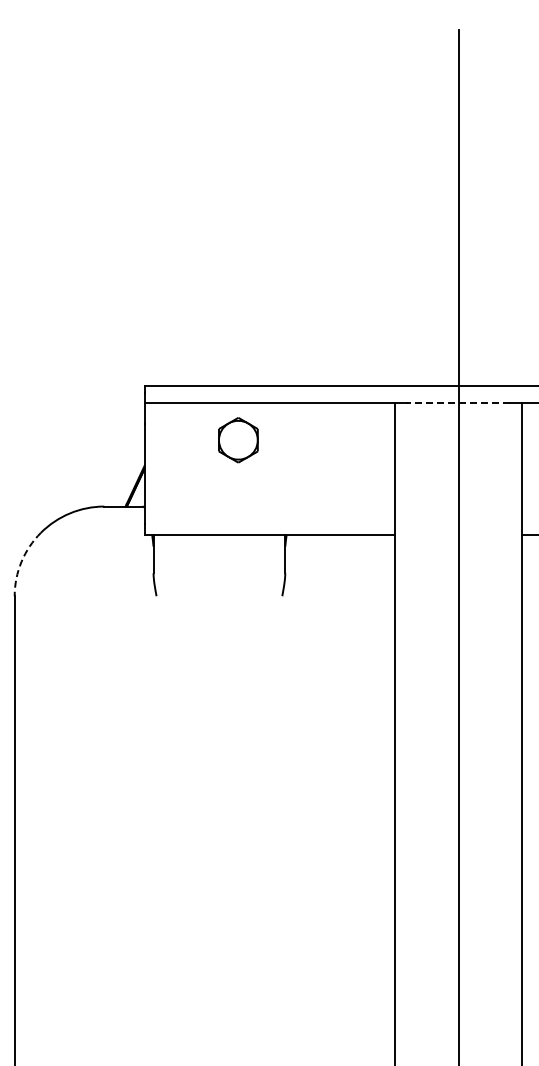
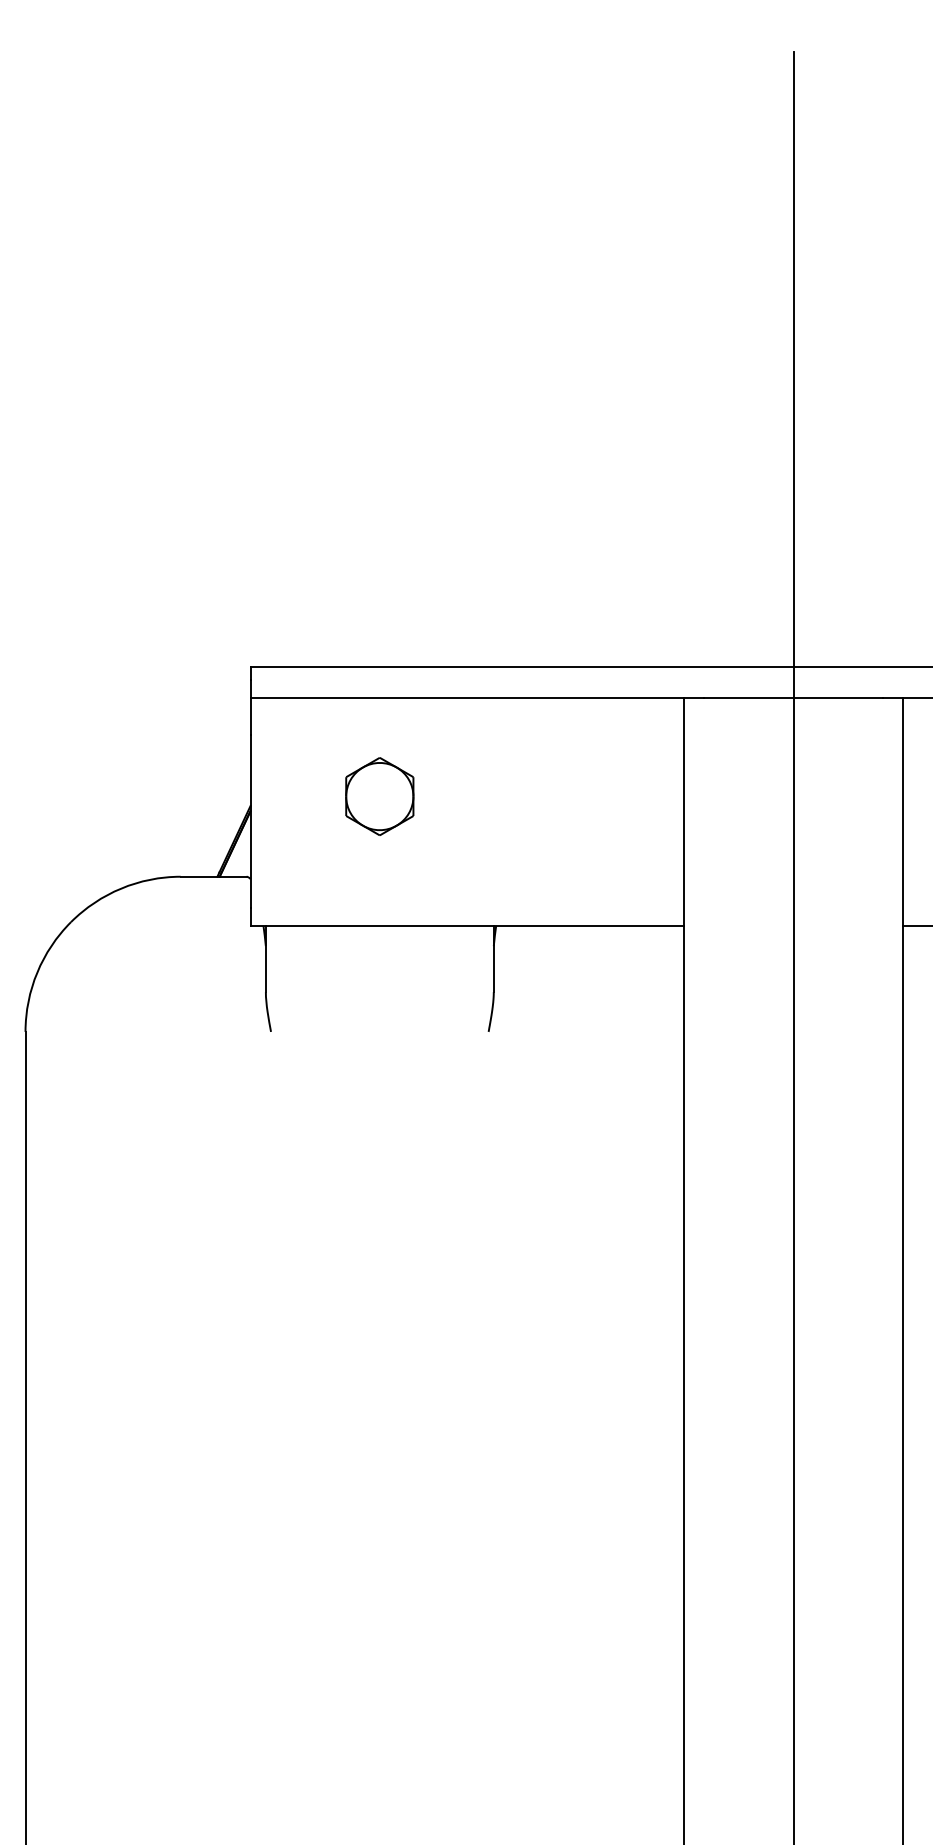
line: (458, 403) -> (793, 698), dashed -> solid
part: (238, 440) -> (379, 797), moved
arc: (21, 561) -> (37, 971), dashed -> solid

